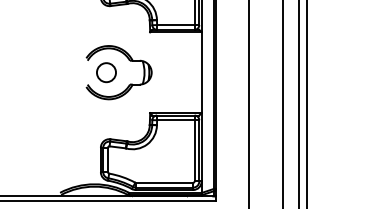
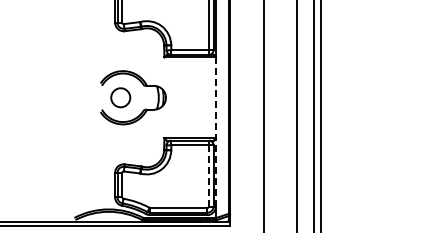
line: (201, 106) -> (215, 131), solid -> dashed
line: (194, 150) -> (208, 175), solid -> dashed

